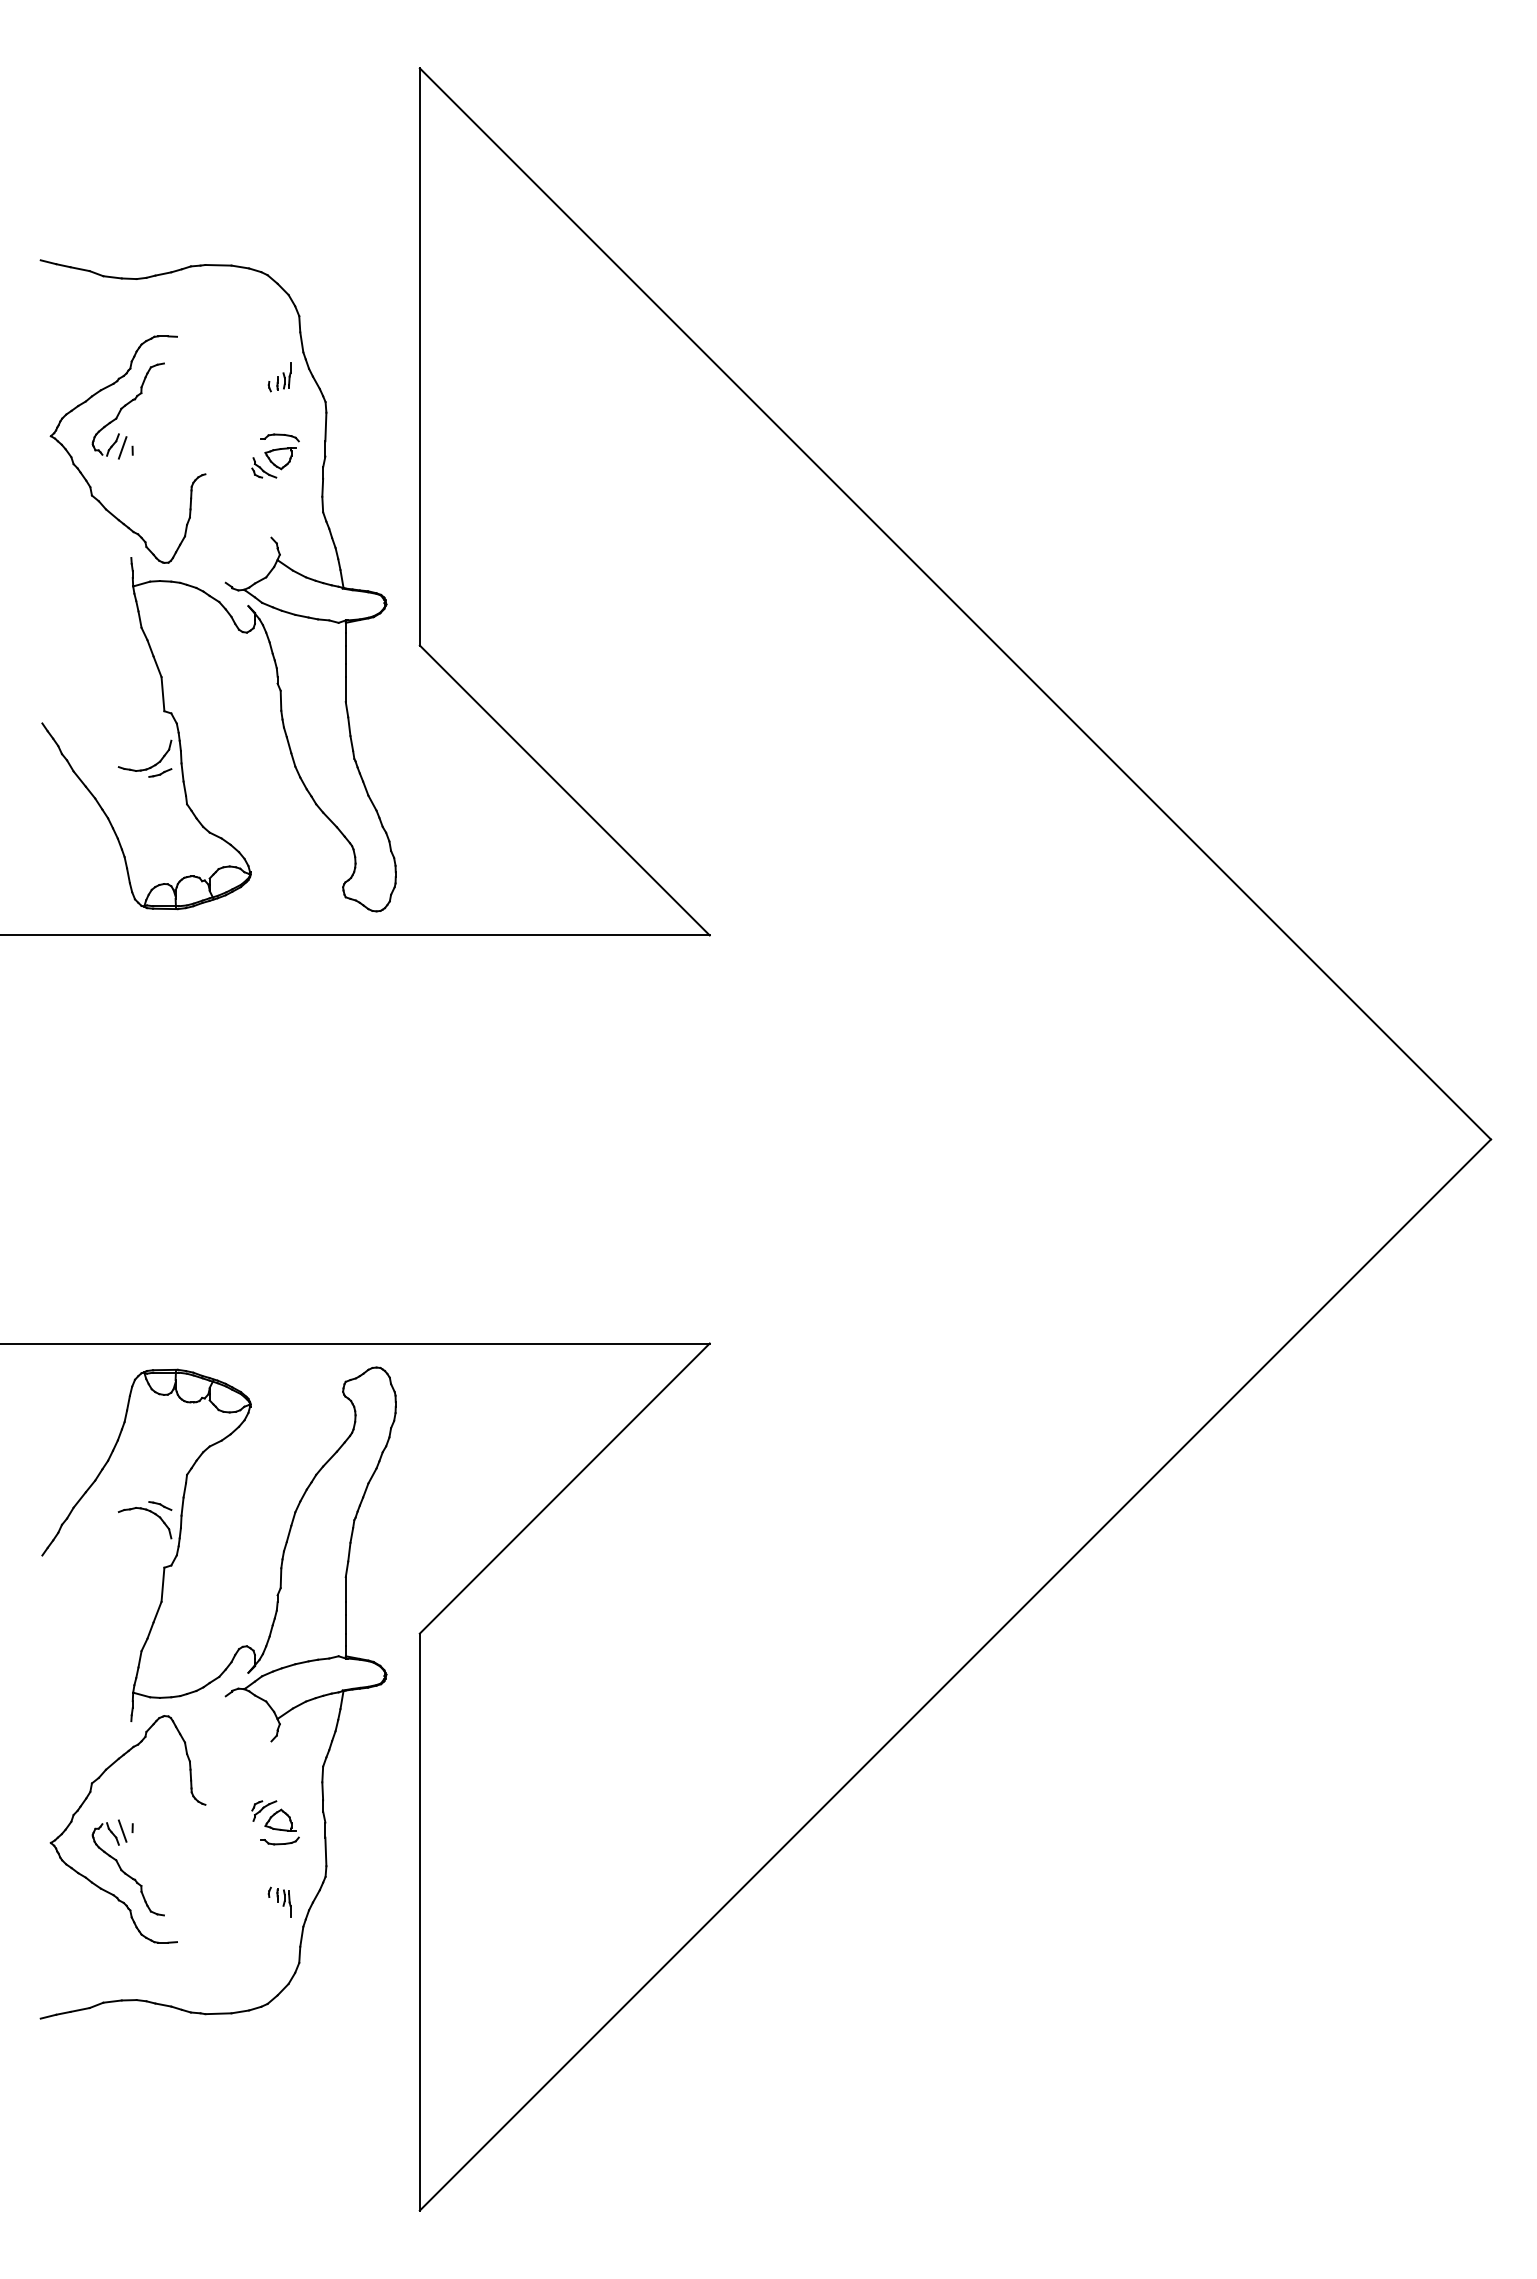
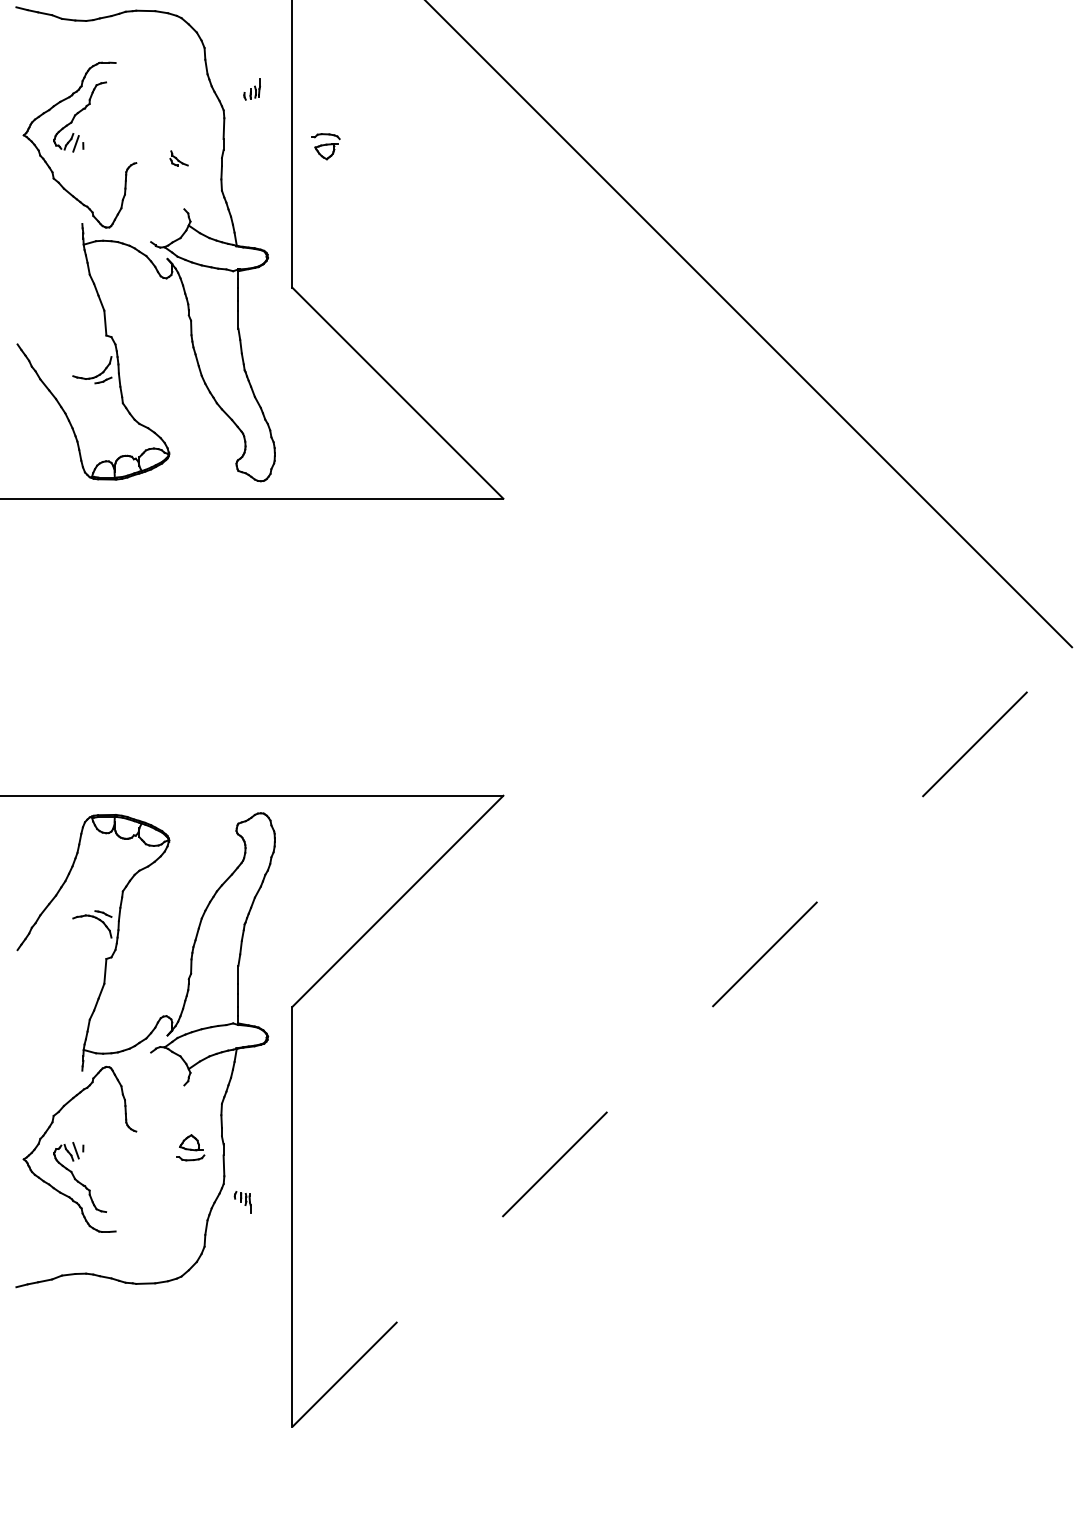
part: (279, 377) -> (252, 89), moved
part: (279, 451) -> (325, 146), moved
line: (955, 1674) -> (682, 1036), solid -> dashed
part: (264, 1810) -> (179, 1135), removed
part: (279, 1901) -> (242, 1201), moved

